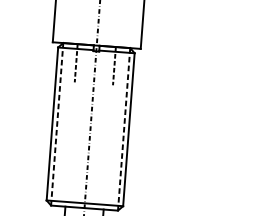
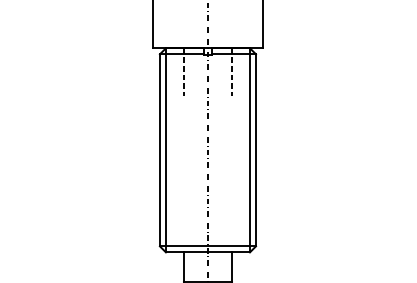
line: (56, 123) -> (165, 149), dashed -> solid
line: (123, 129) -> (249, 150), dashed -> solid

